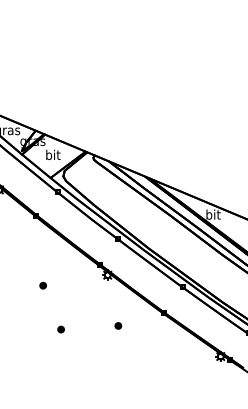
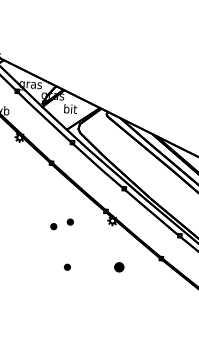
part: (60, 279) -> (69, 222), added
part: (118, 325) -> (119, 266), size x1.6

